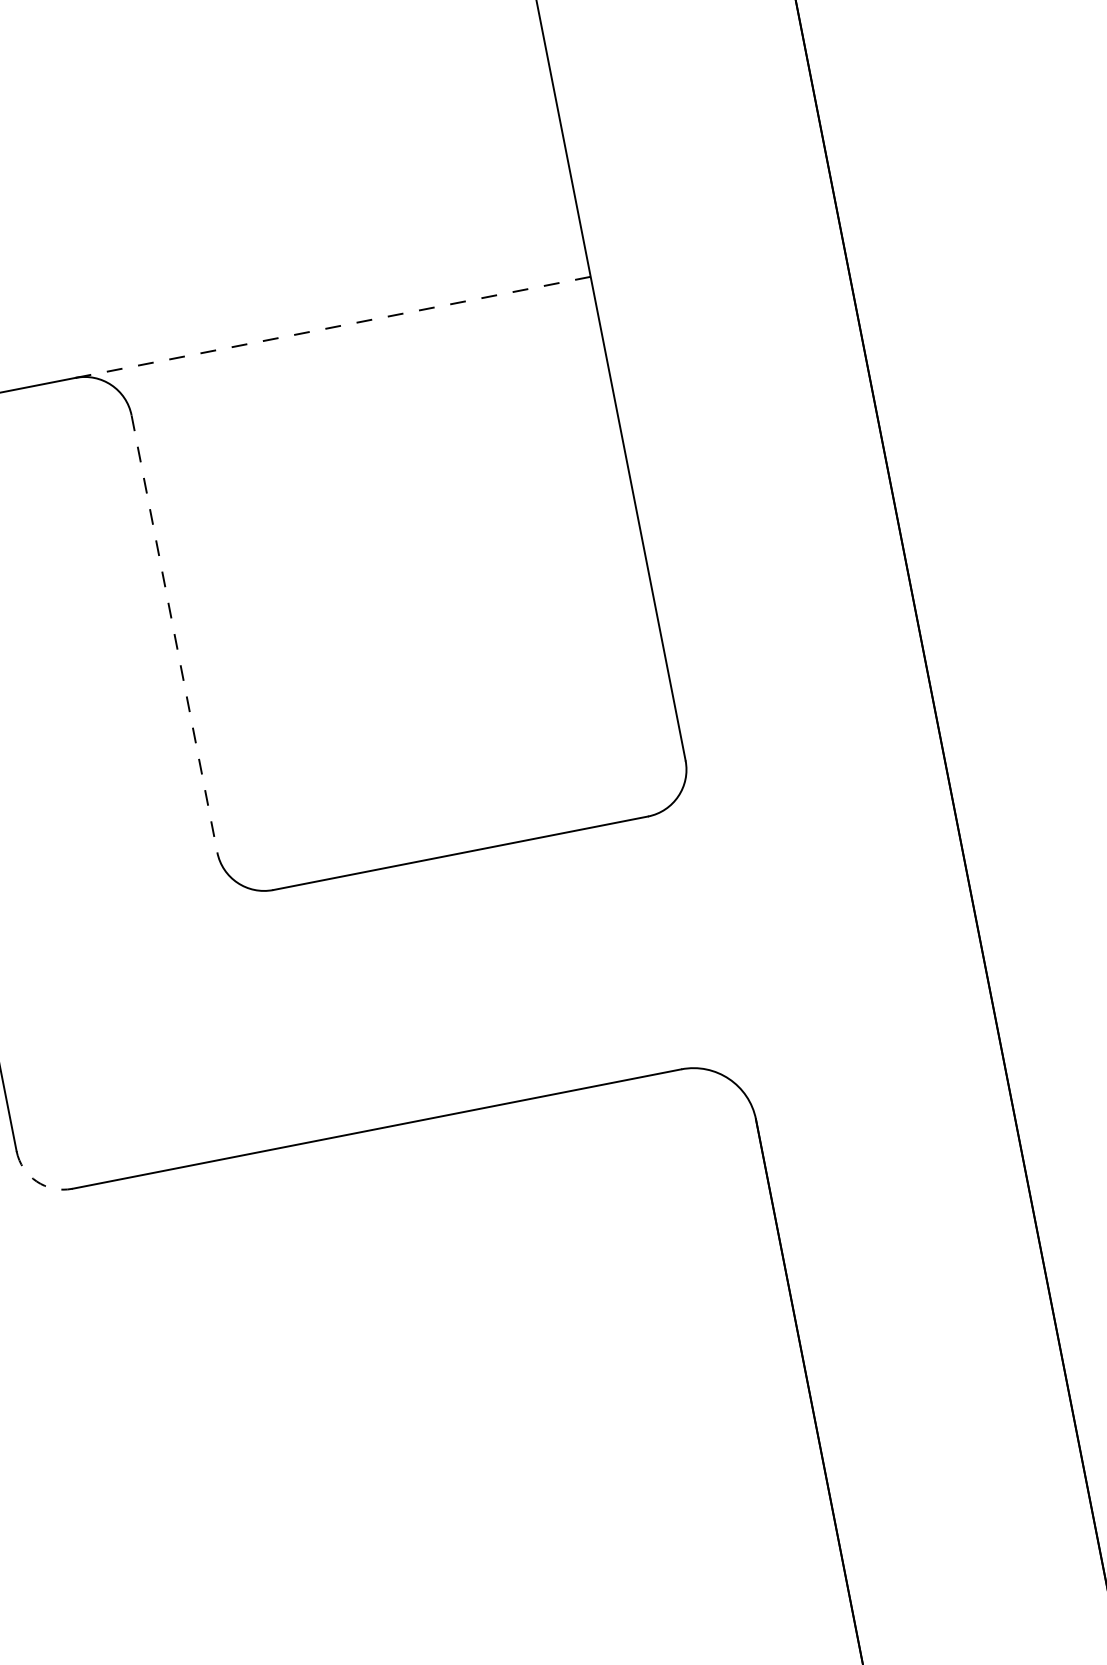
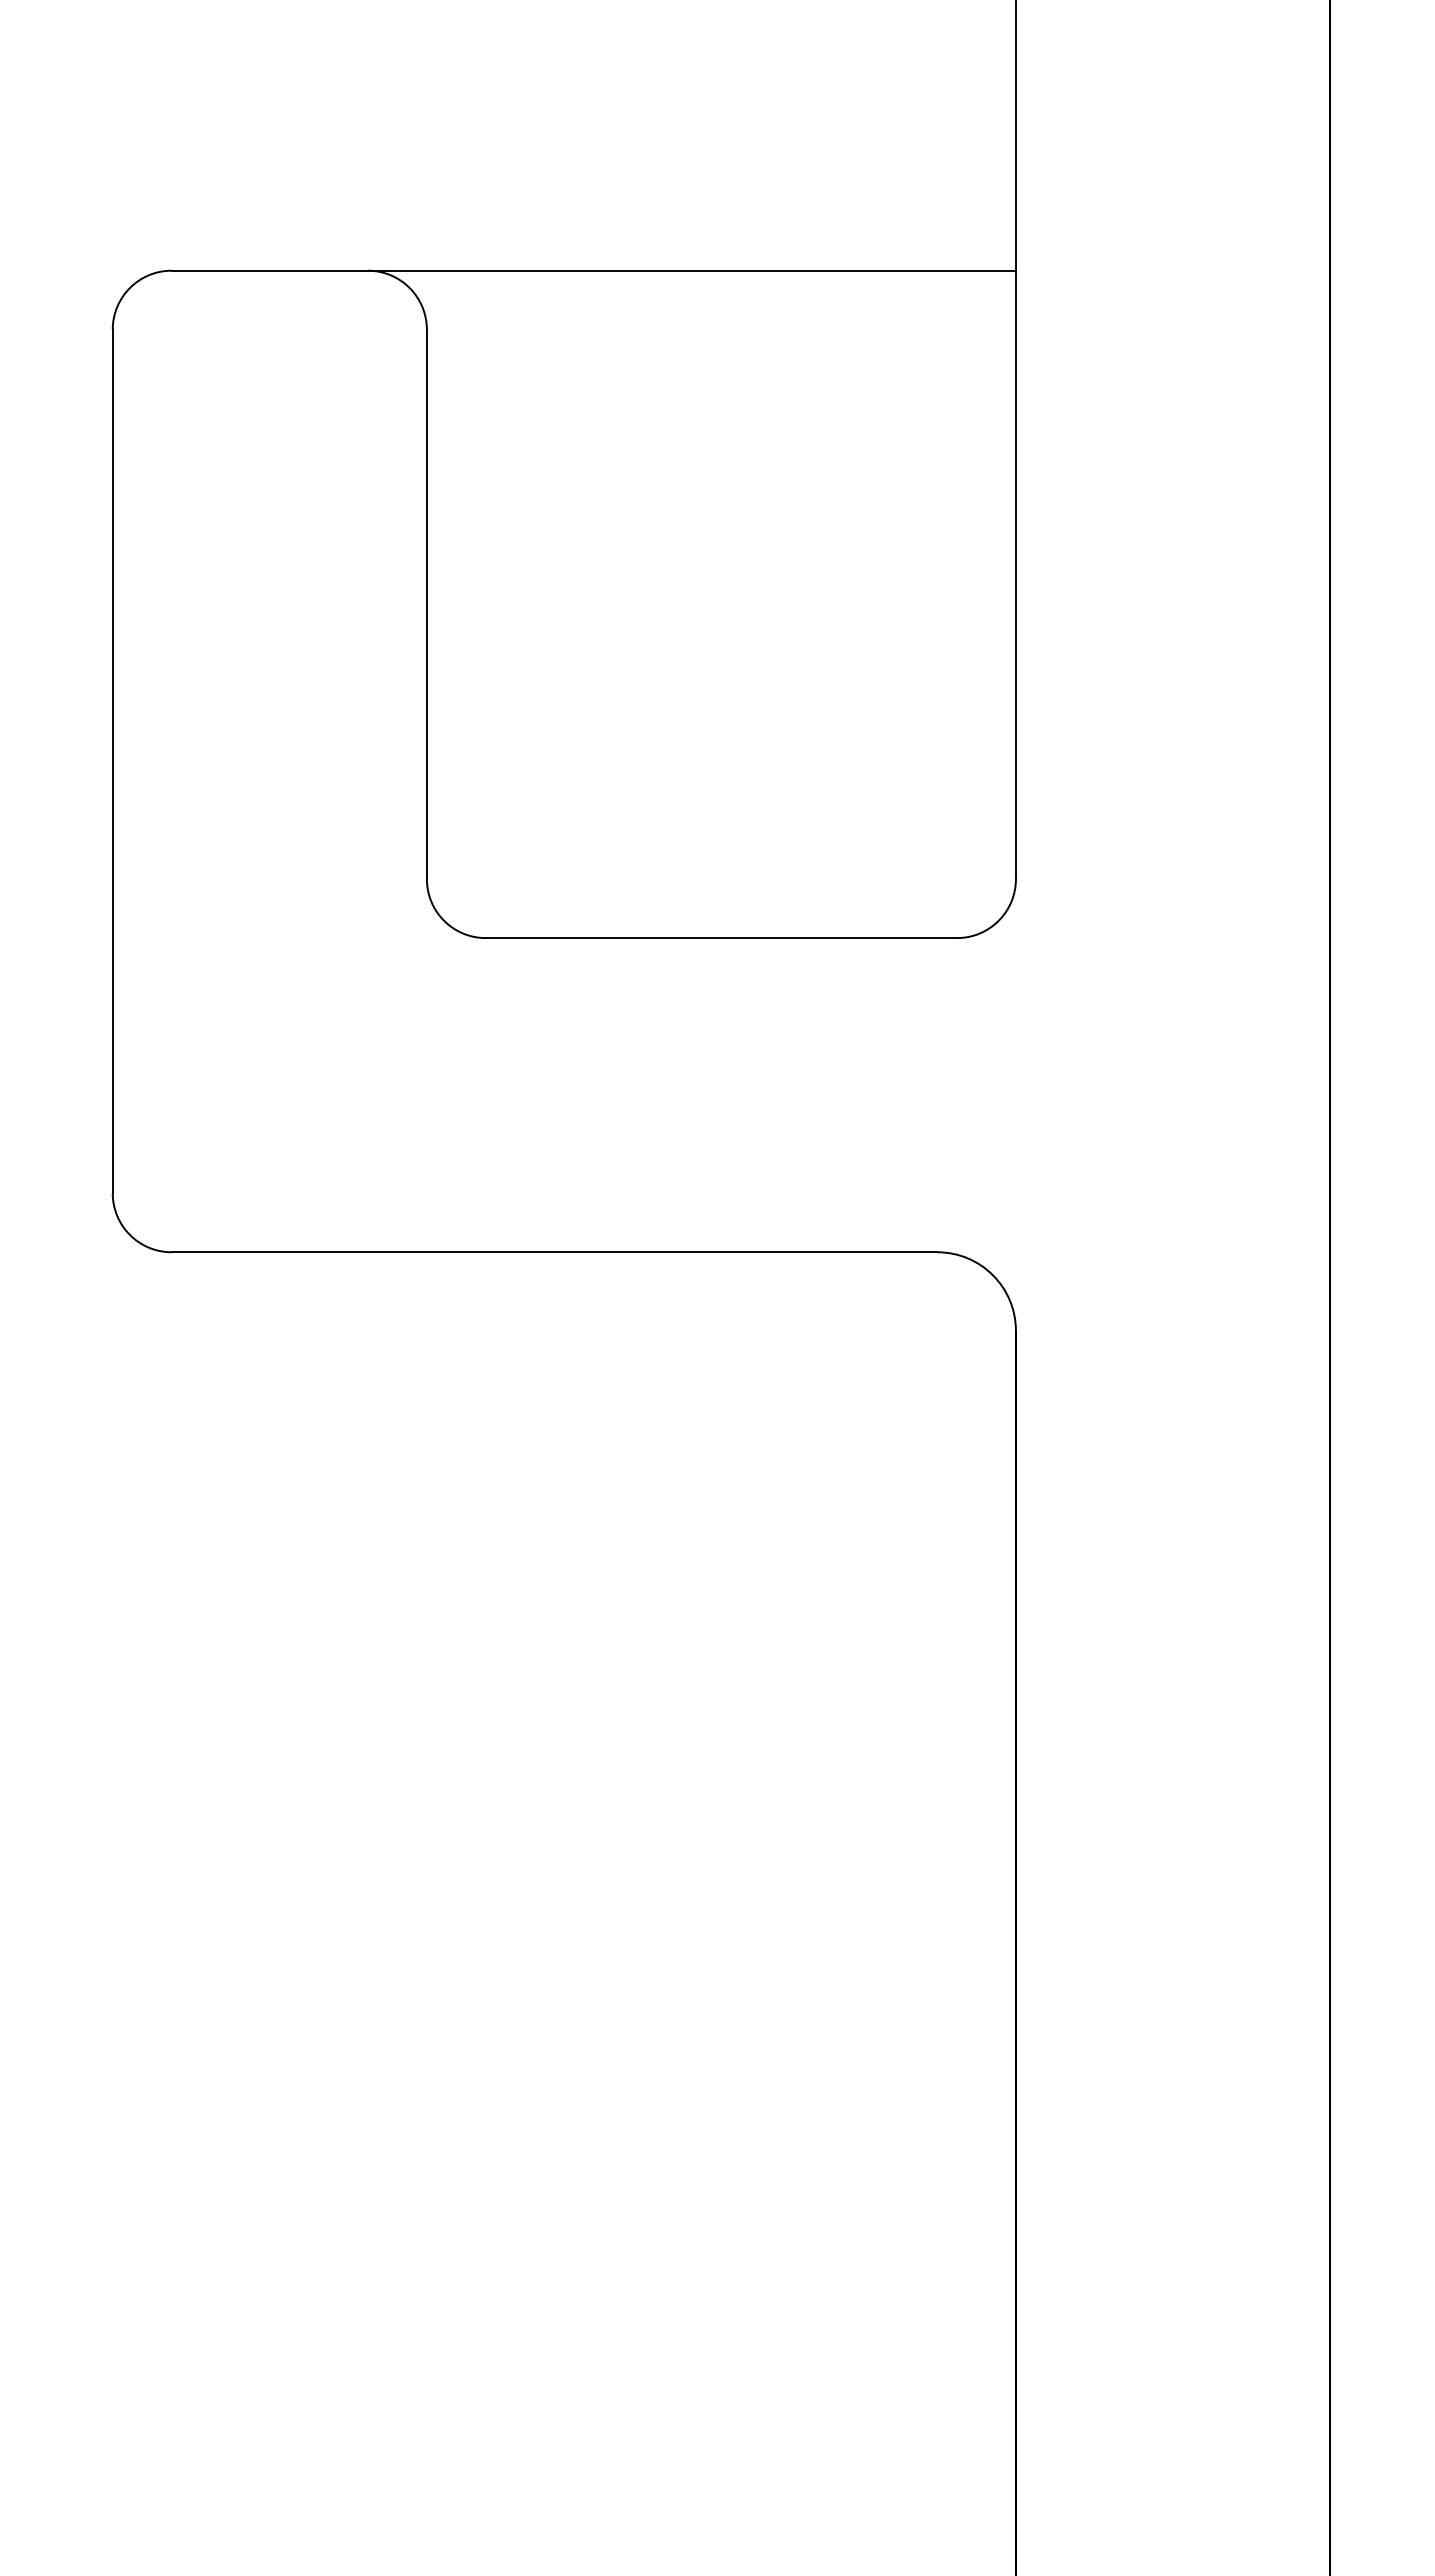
line: (332, 327) -> (691, 270), dashed -> solid
line: (174, 634) -> (426, 604), dashed -> solid
arc: (36, 1182) -> (129, 1235), dashed -> solid

